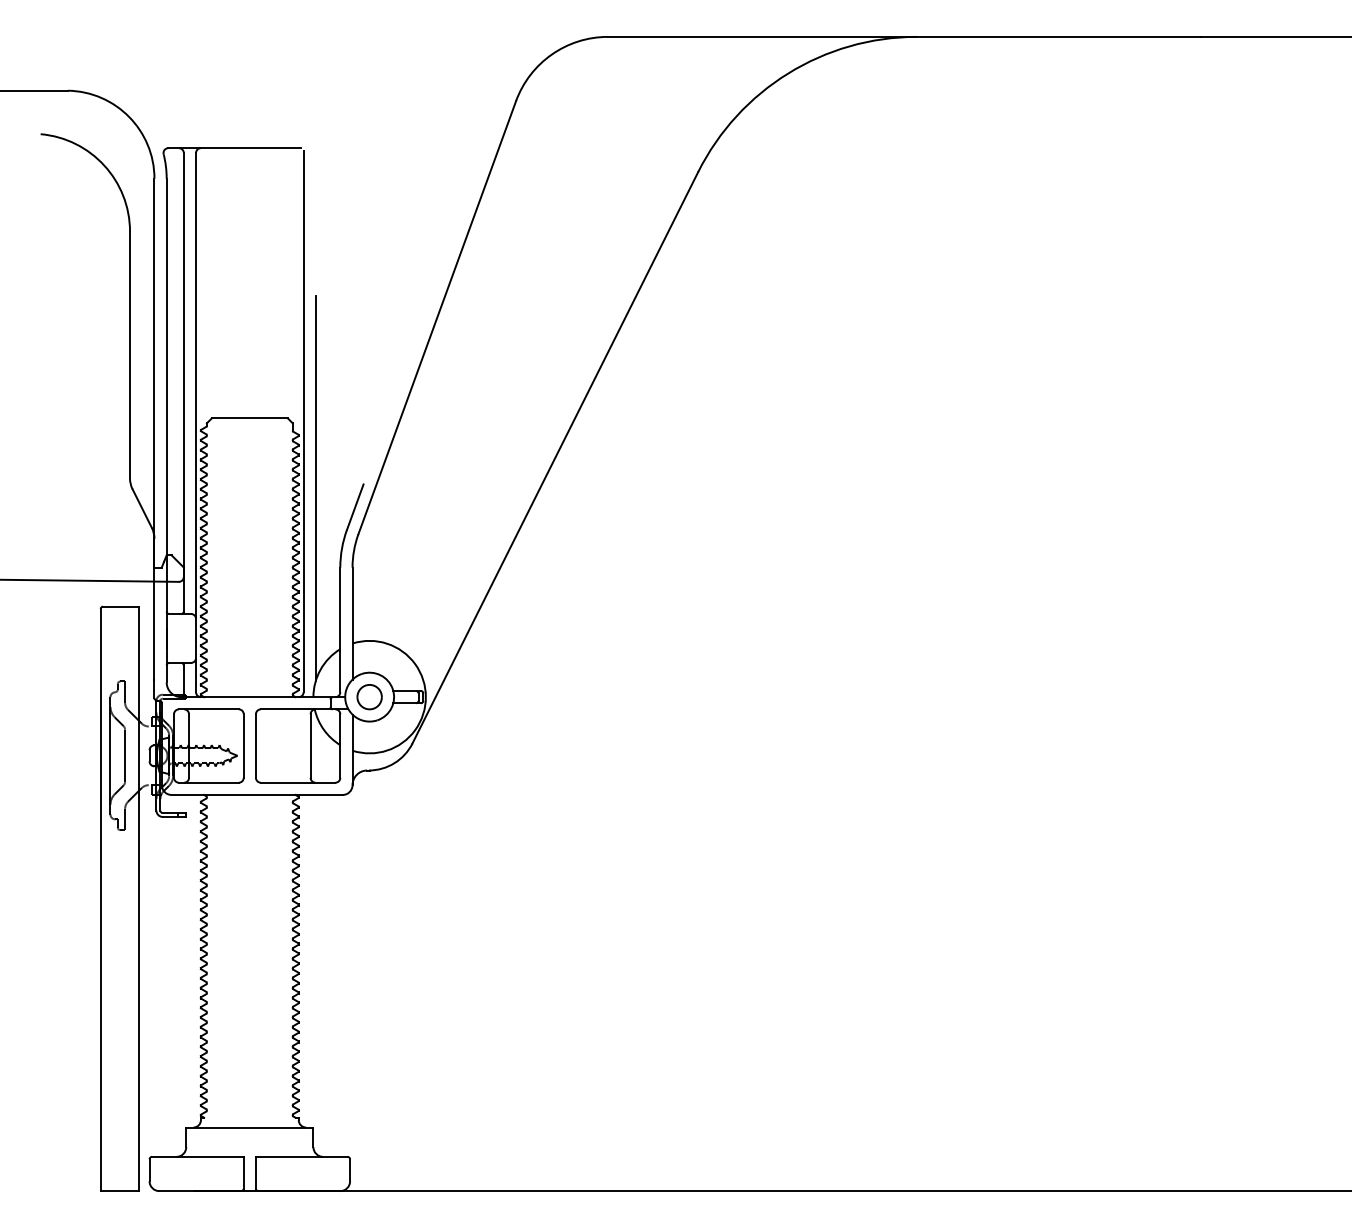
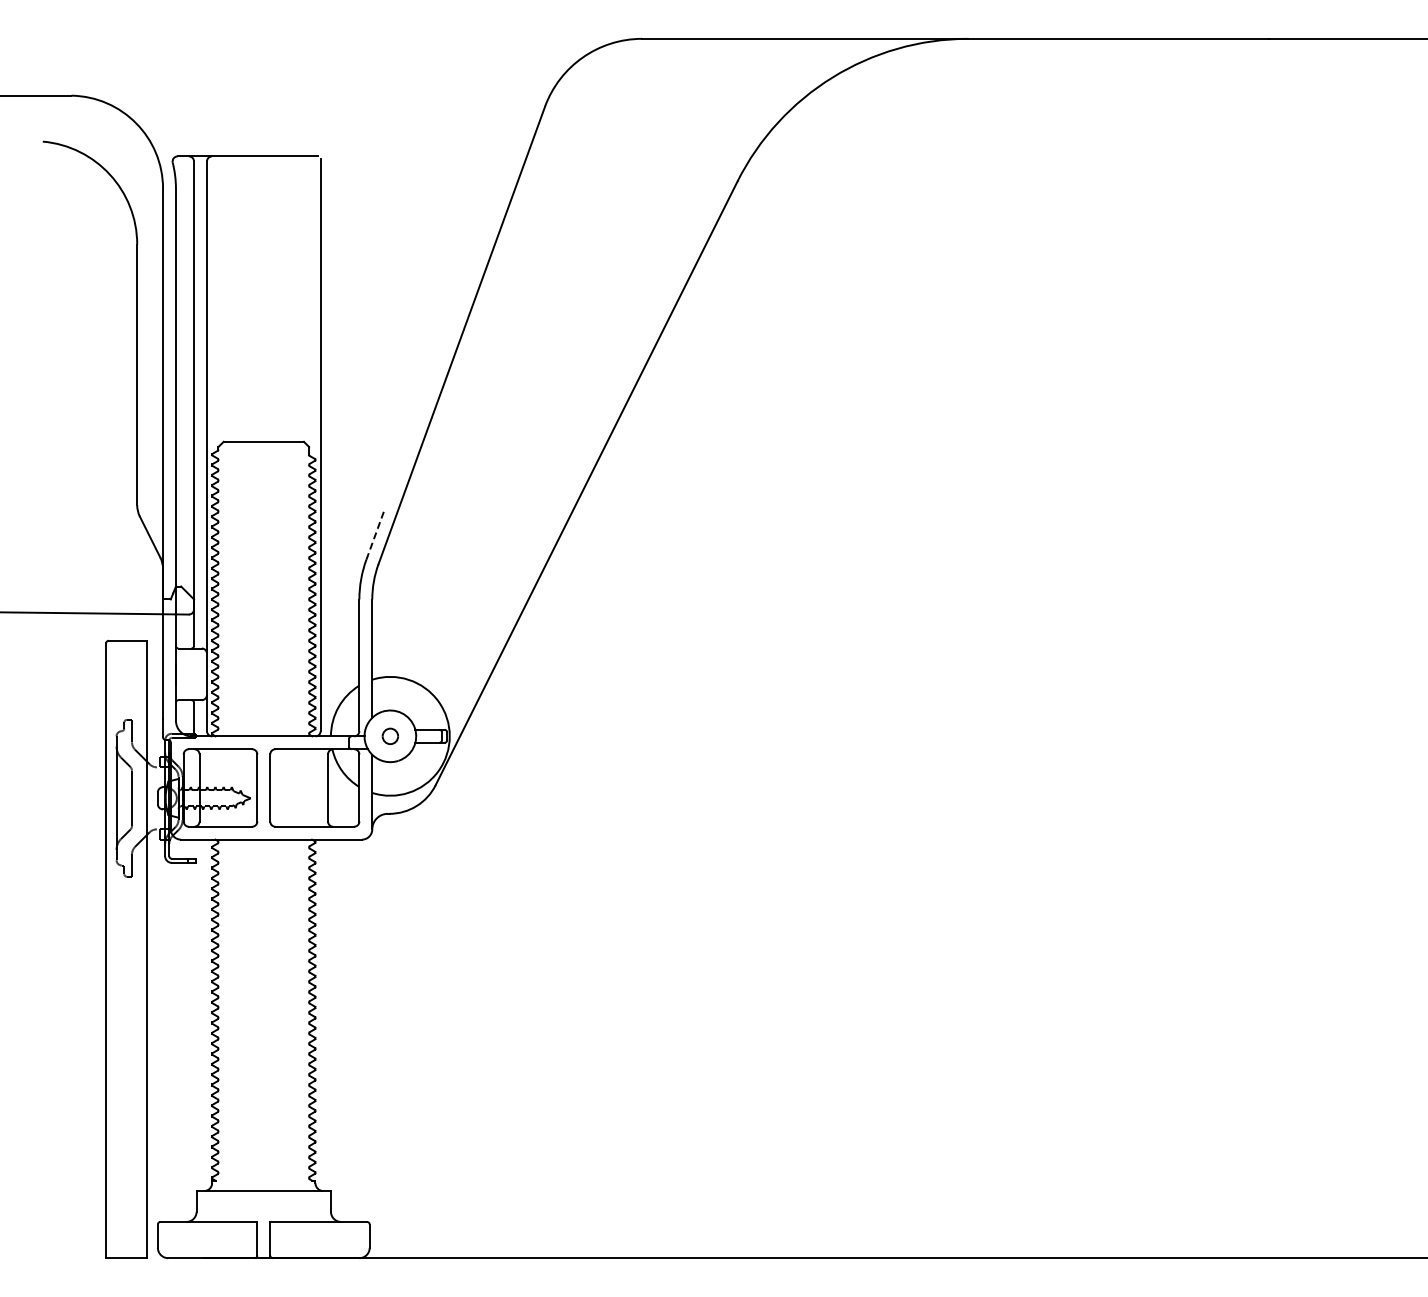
line: (315, 488) -> (333, 515), removed
line: (355, 507) -> (375, 535), solid -> dashed
part: (369, 697) -> (390, 736), size x0.6

